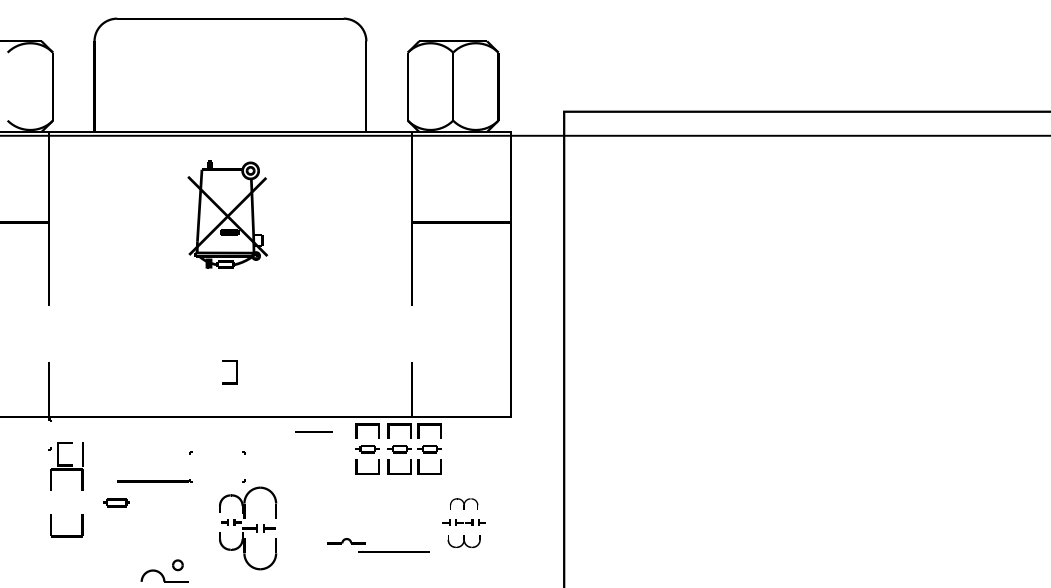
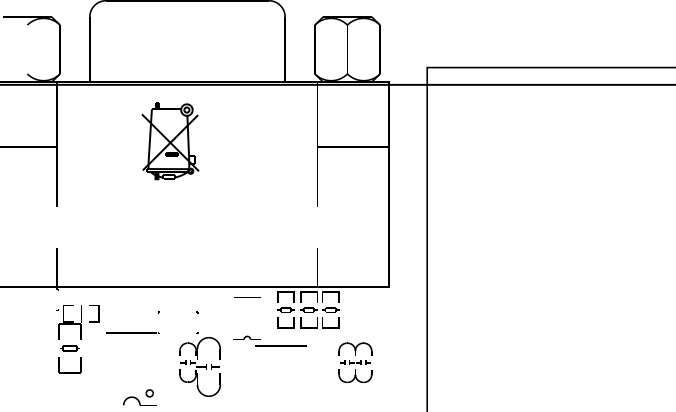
part: (227, 214) -> (170, 141), moved
part: (236, 372) -> (99, 313), moved
part: (116, 502) -> (69, 348), moved
part: (463, 503) -> (354, 349), size x1.67
part: (463, 541) -> (354, 376), size x1.43
part: (378, 545) -> (270, 341), moved

